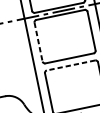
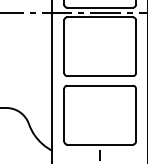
line: (38, 42) -> (64, 47), dashed -> solid
line: (71, 65) -> (100, 85), dashed -> solid

